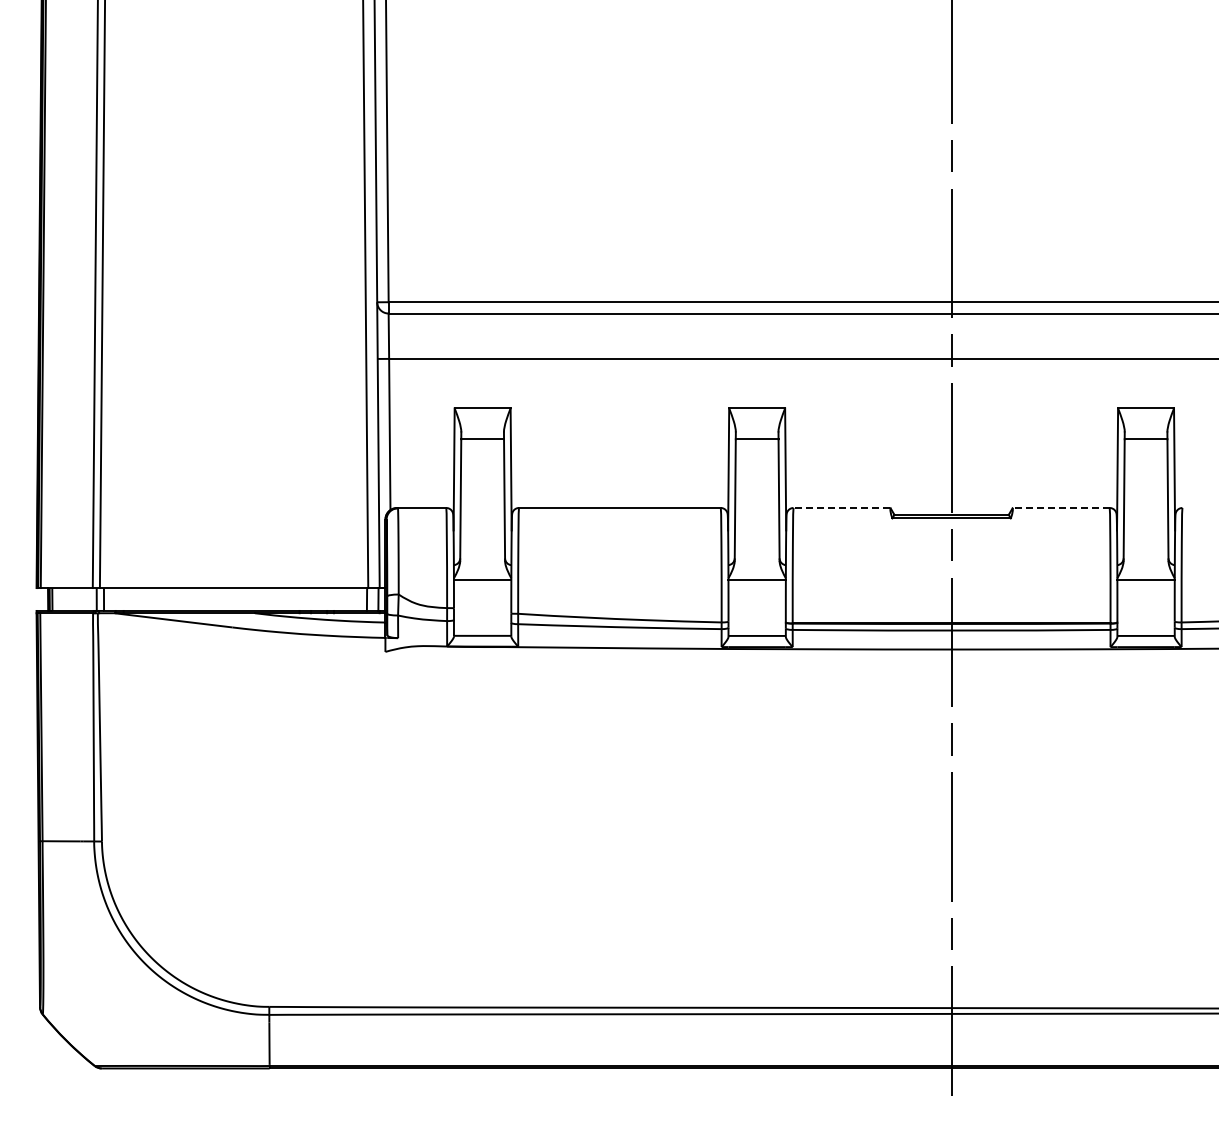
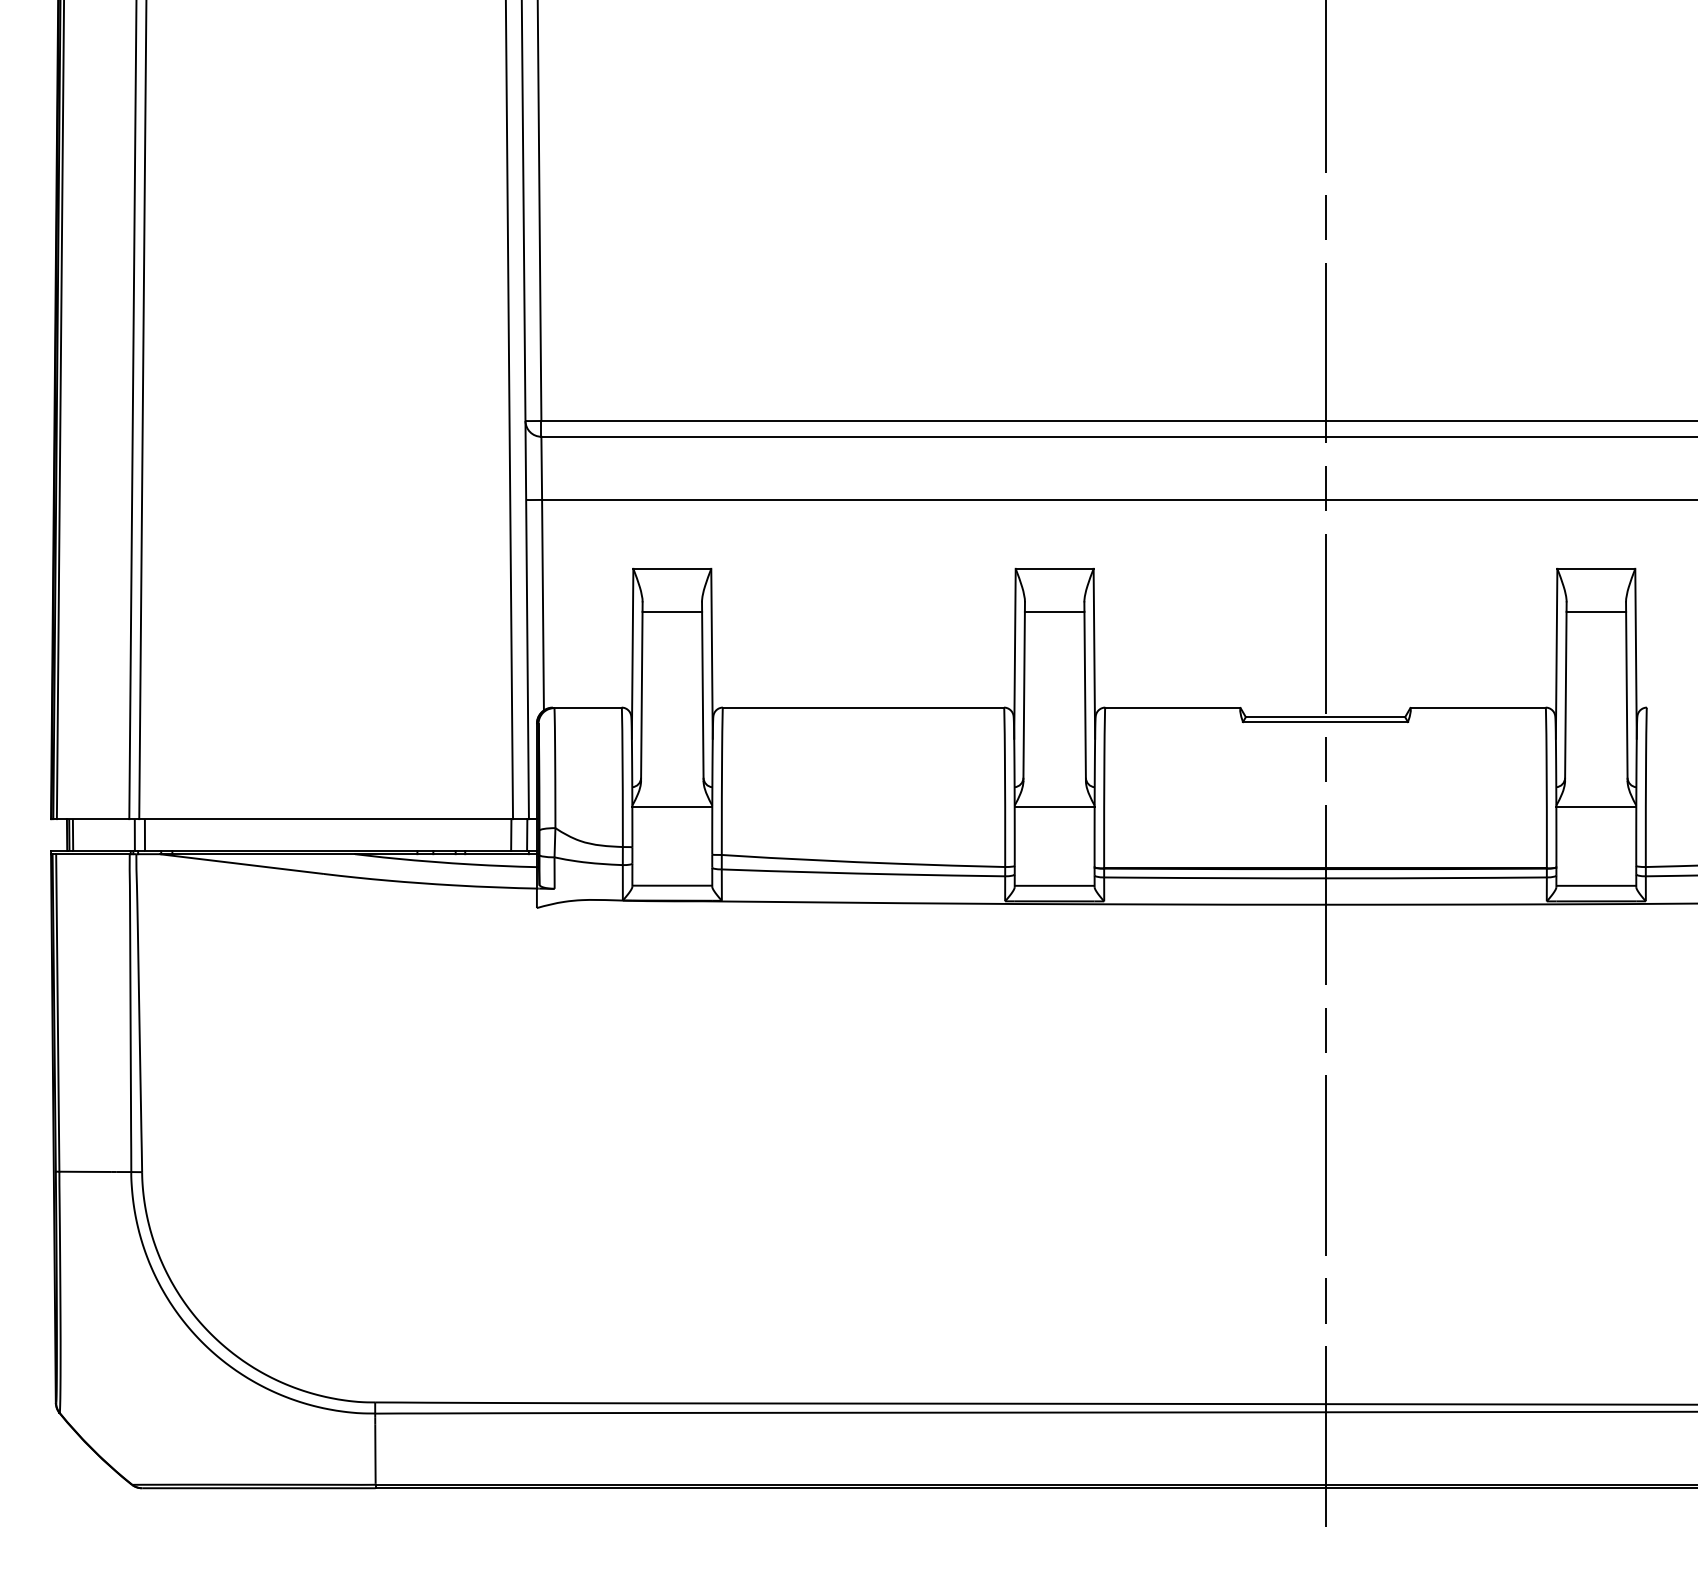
line: (841, 508) -> (1172, 708), dashed -> solid
line: (1060, 508) -> (1477, 708), dashed -> solid

